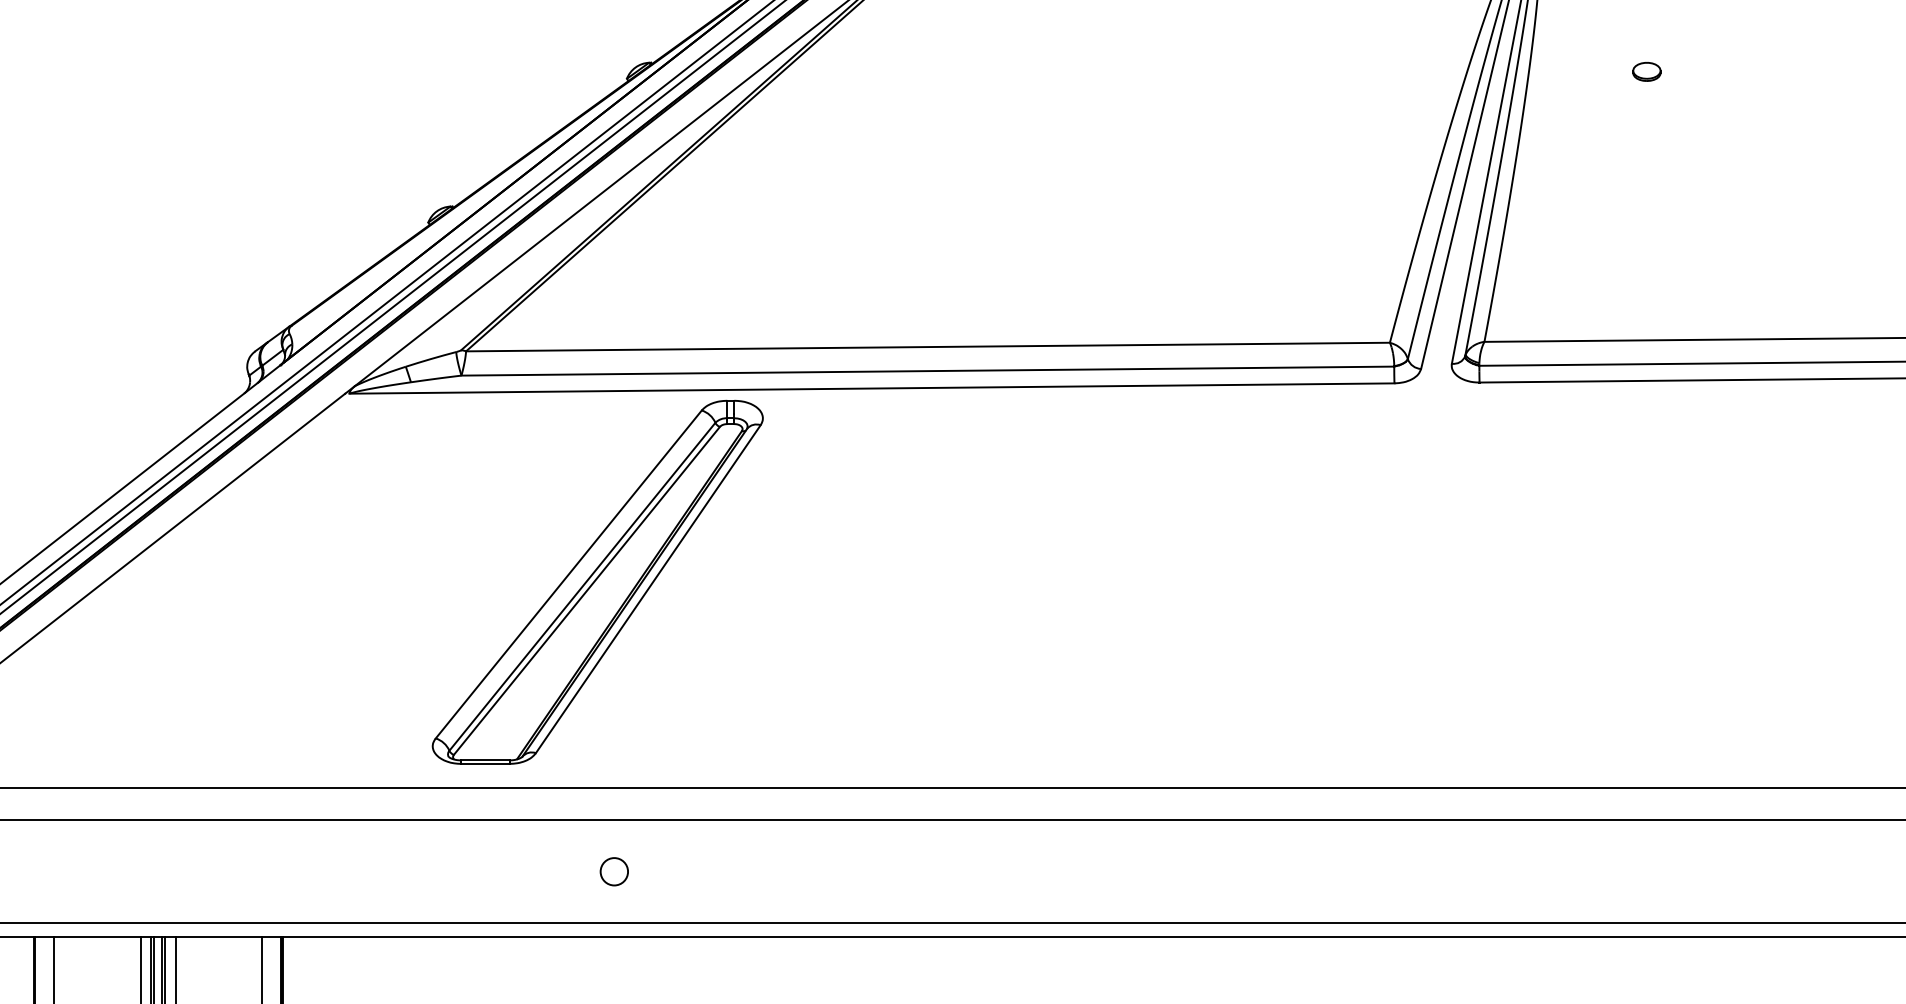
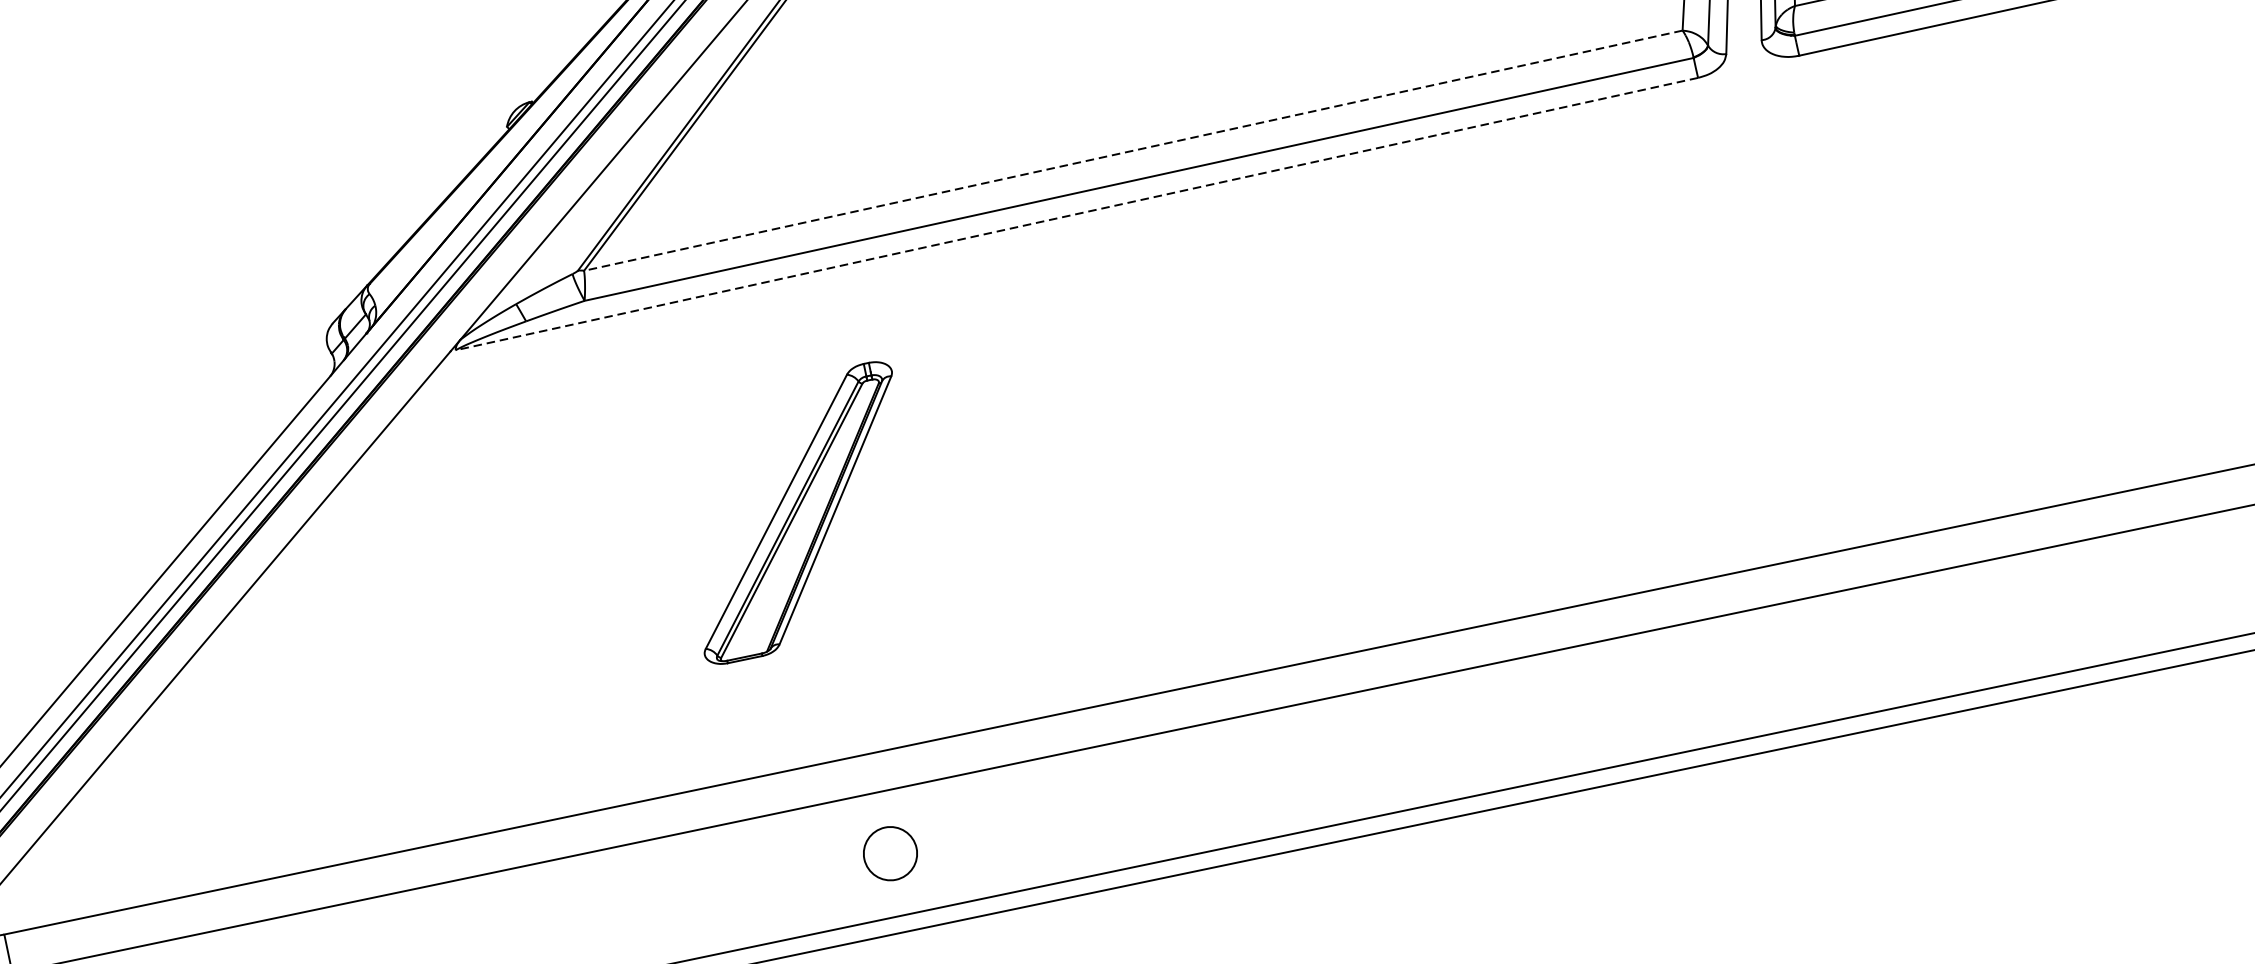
line: (928, 347) -> (1134, 151), solid -> dashed
line: (871, 388) -> (1076, 214), solid -> dashed
part: (597, 581) -> (797, 512), size x0.6
circle: (613, 871) -> (889, 853), size x1.6

